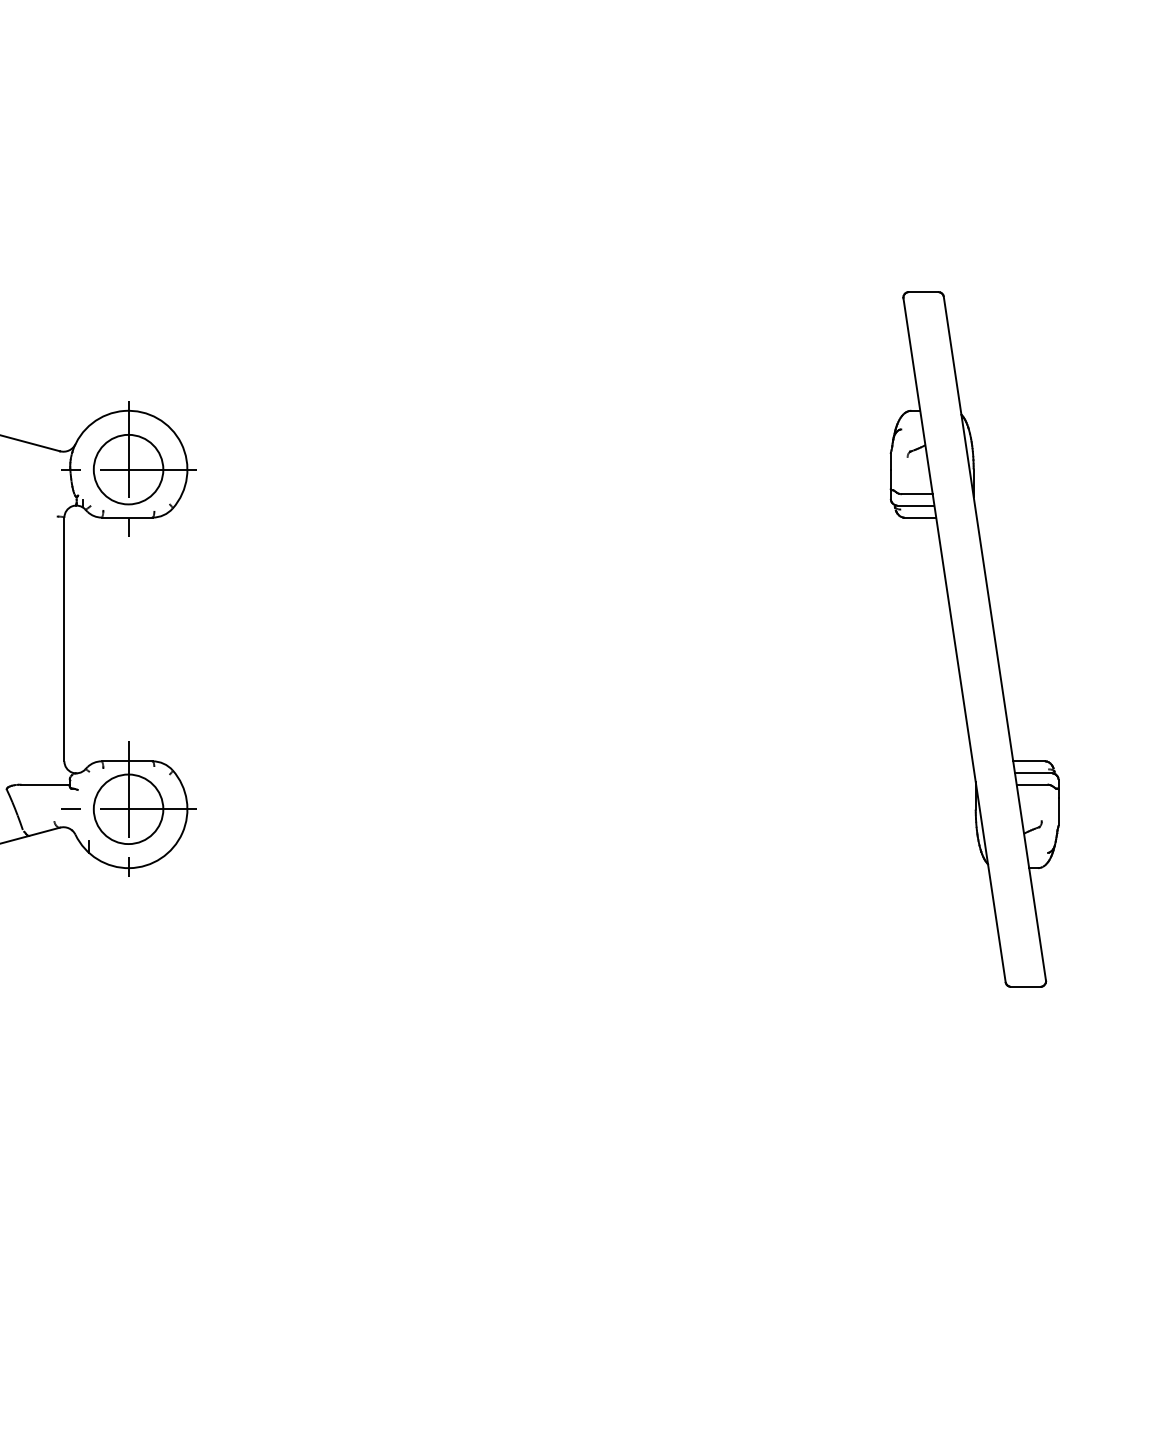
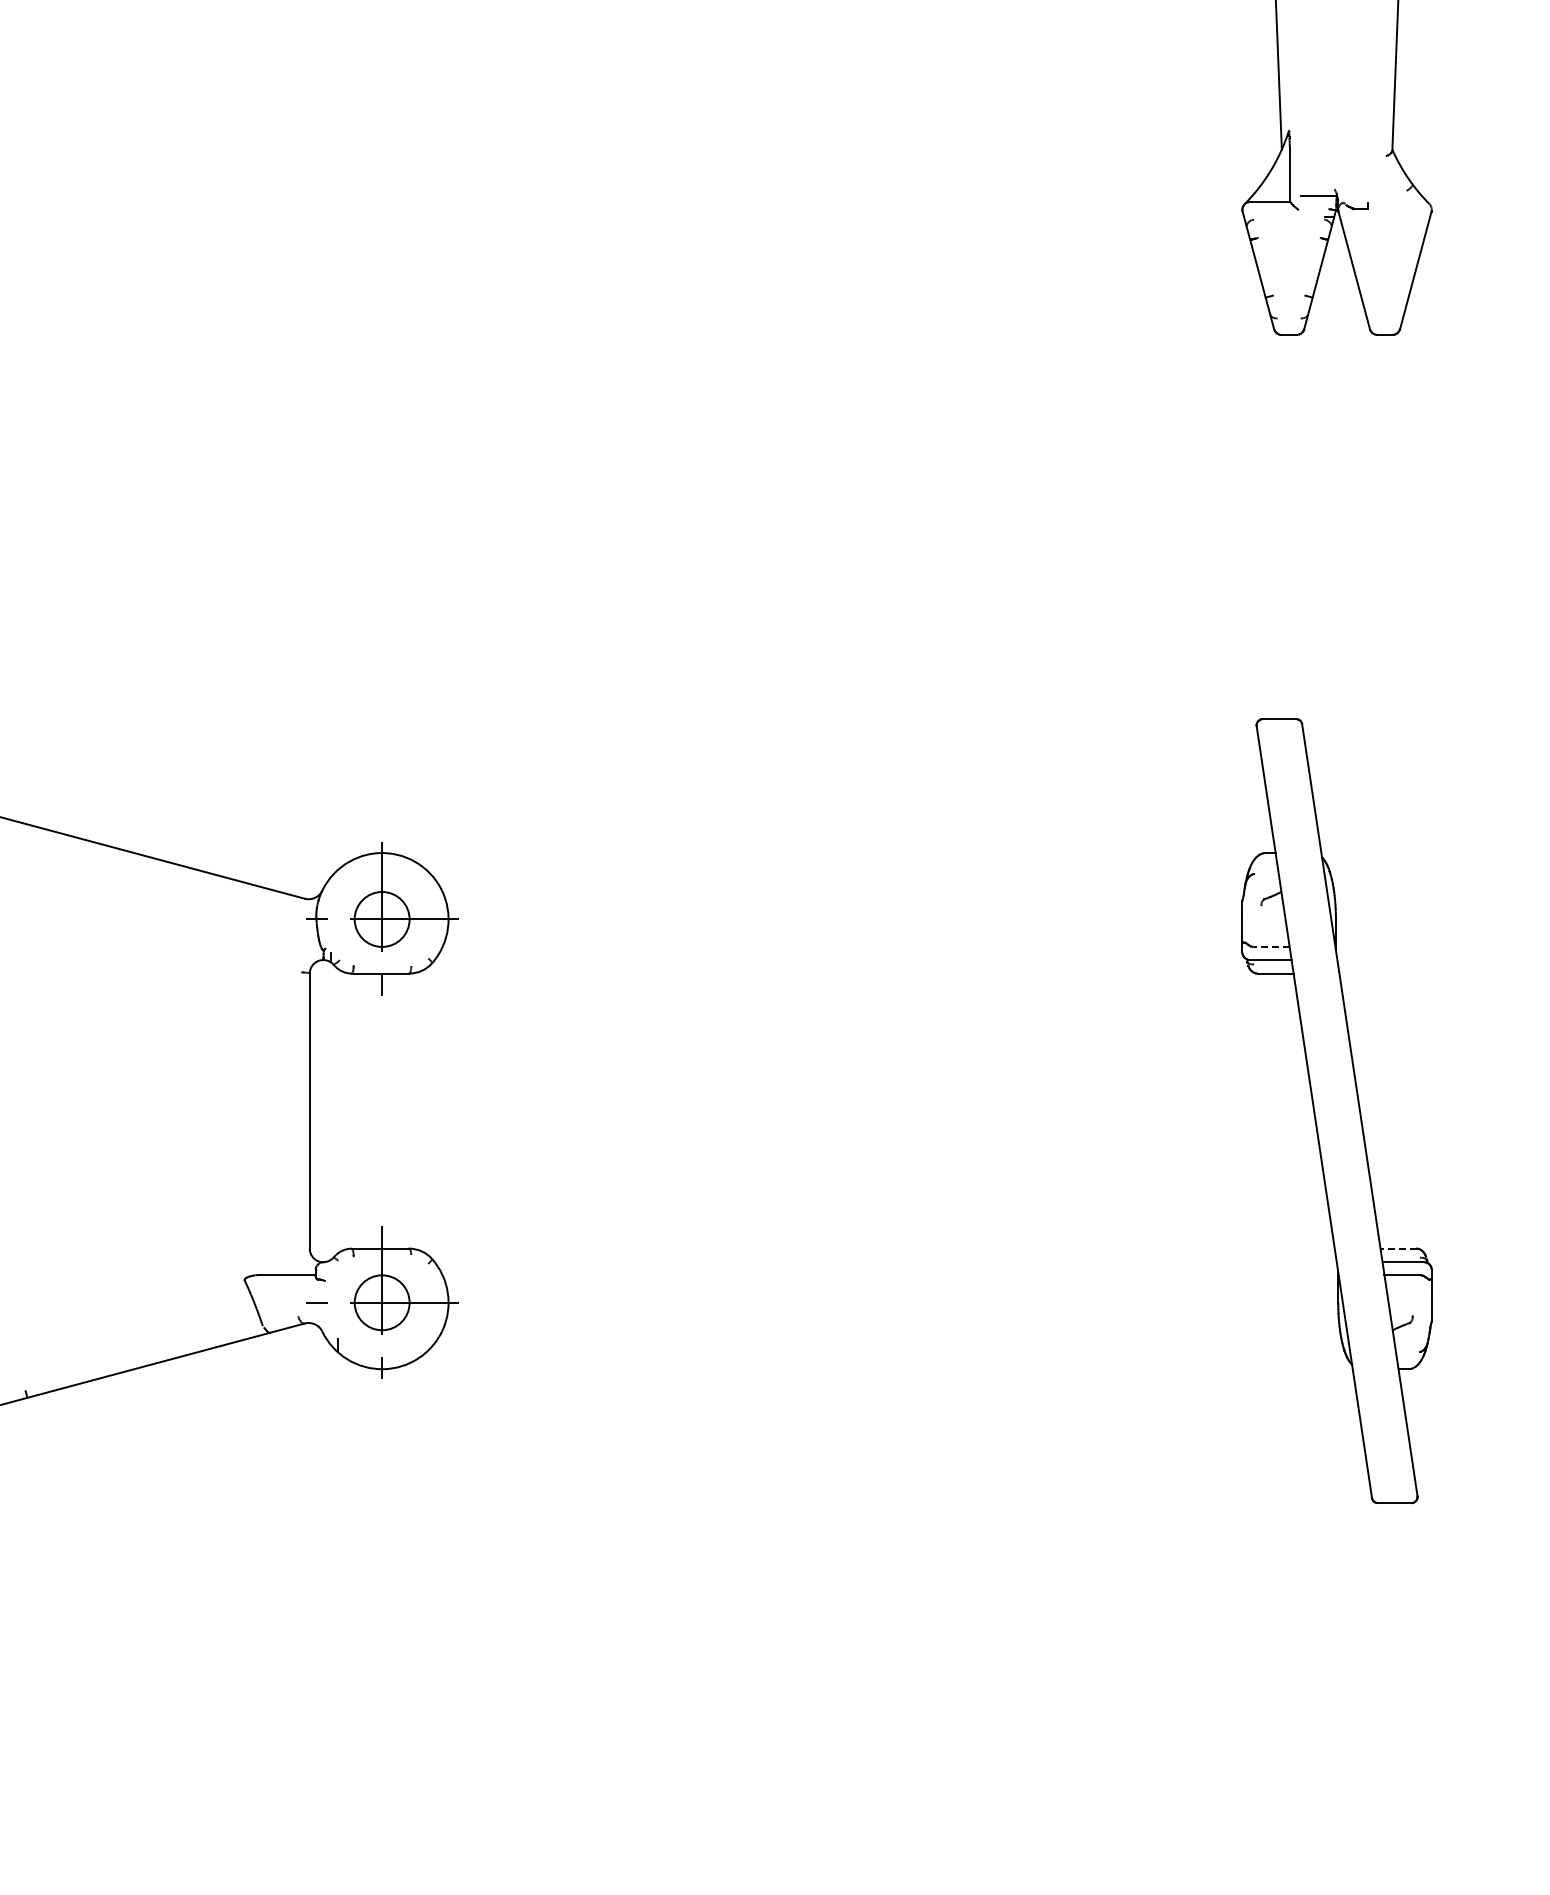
circle: (127, 469) -> (381, 919), size x0.7
line: (916, 494) -> (1271, 947), solid -> dashed
line: (1029, 761) -> (1398, 1248), solid -> dashed
circle: (127, 809) -> (381, 1302), size x0.7

